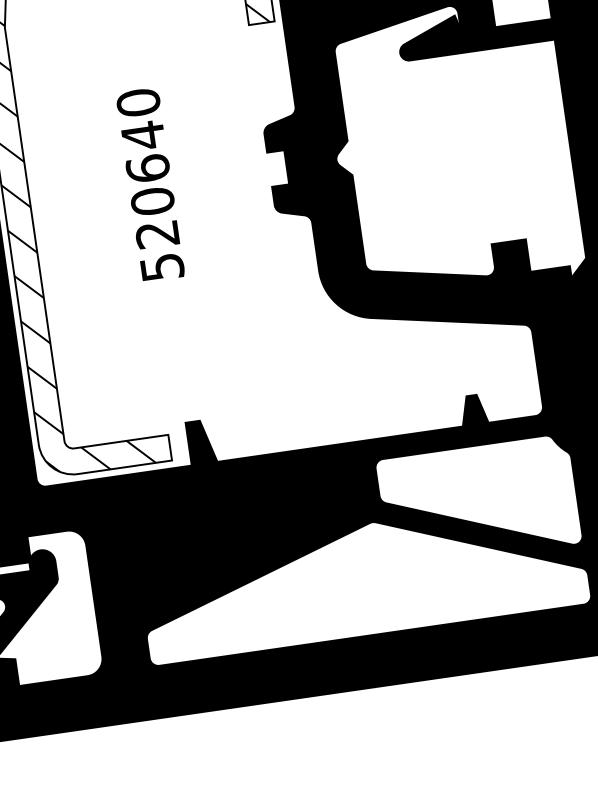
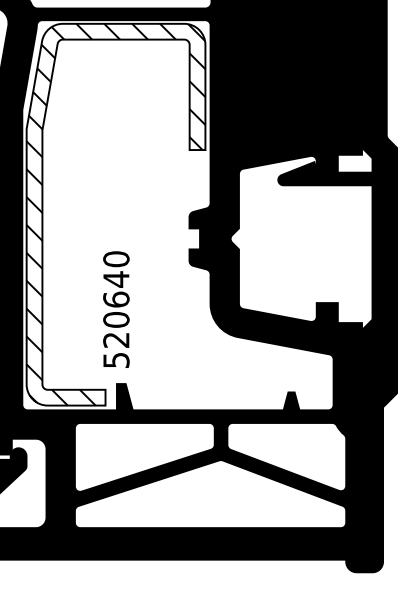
text: (150, 184) -> (116, 309), moved

